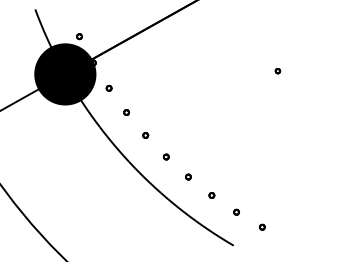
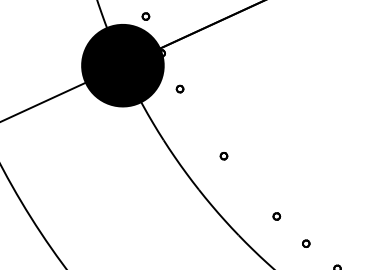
part: (126, 112) -> (200, 123), removed
part: (165, 156) -> (248, 186), removed

